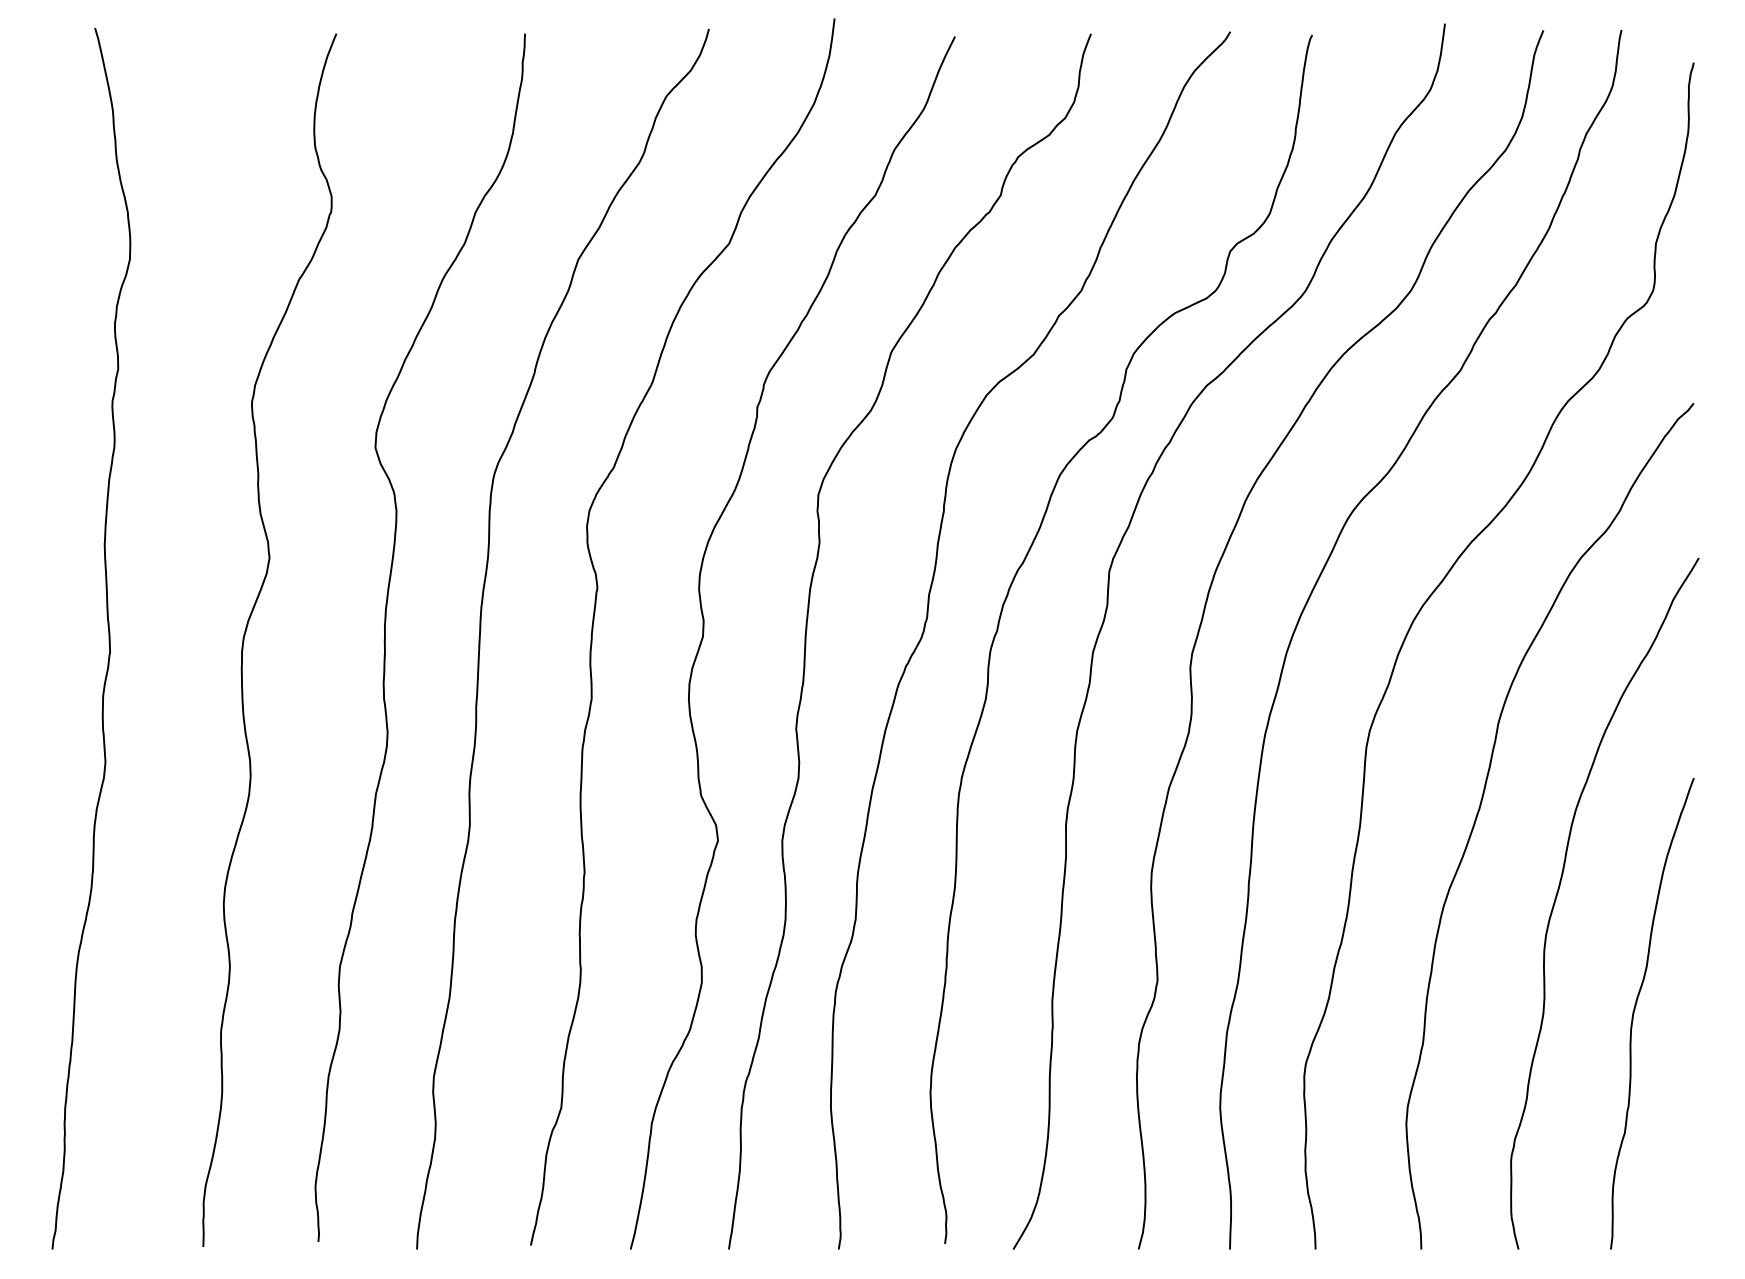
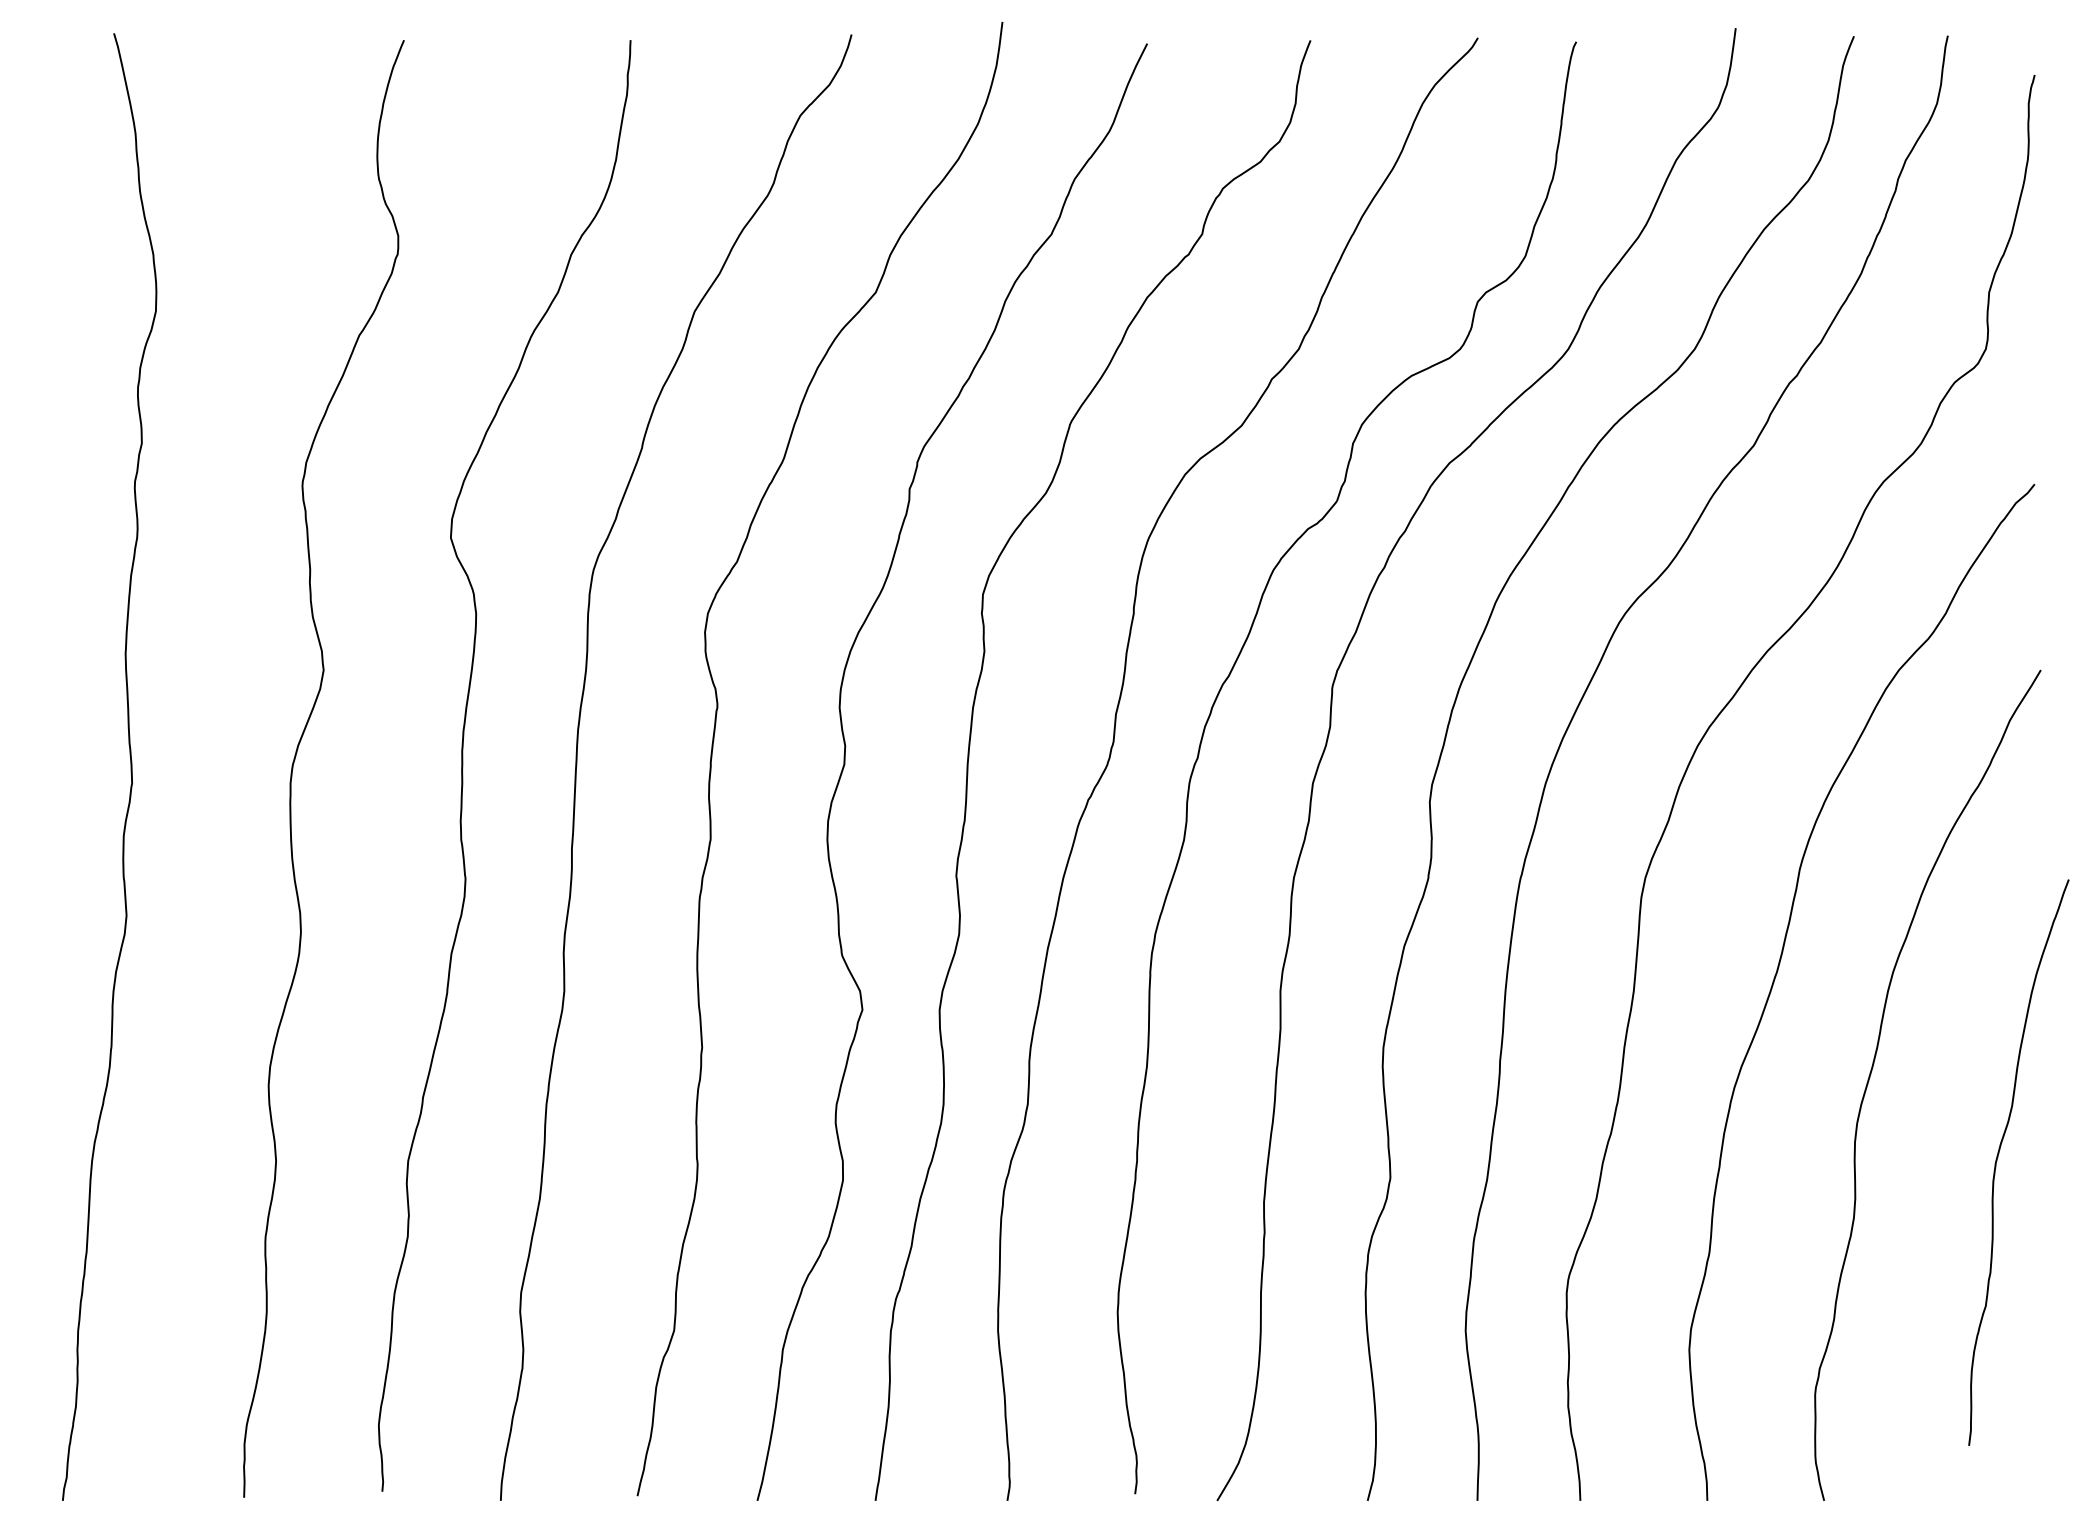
curve: (1635, 1009) -> (1998, 1157), moved

